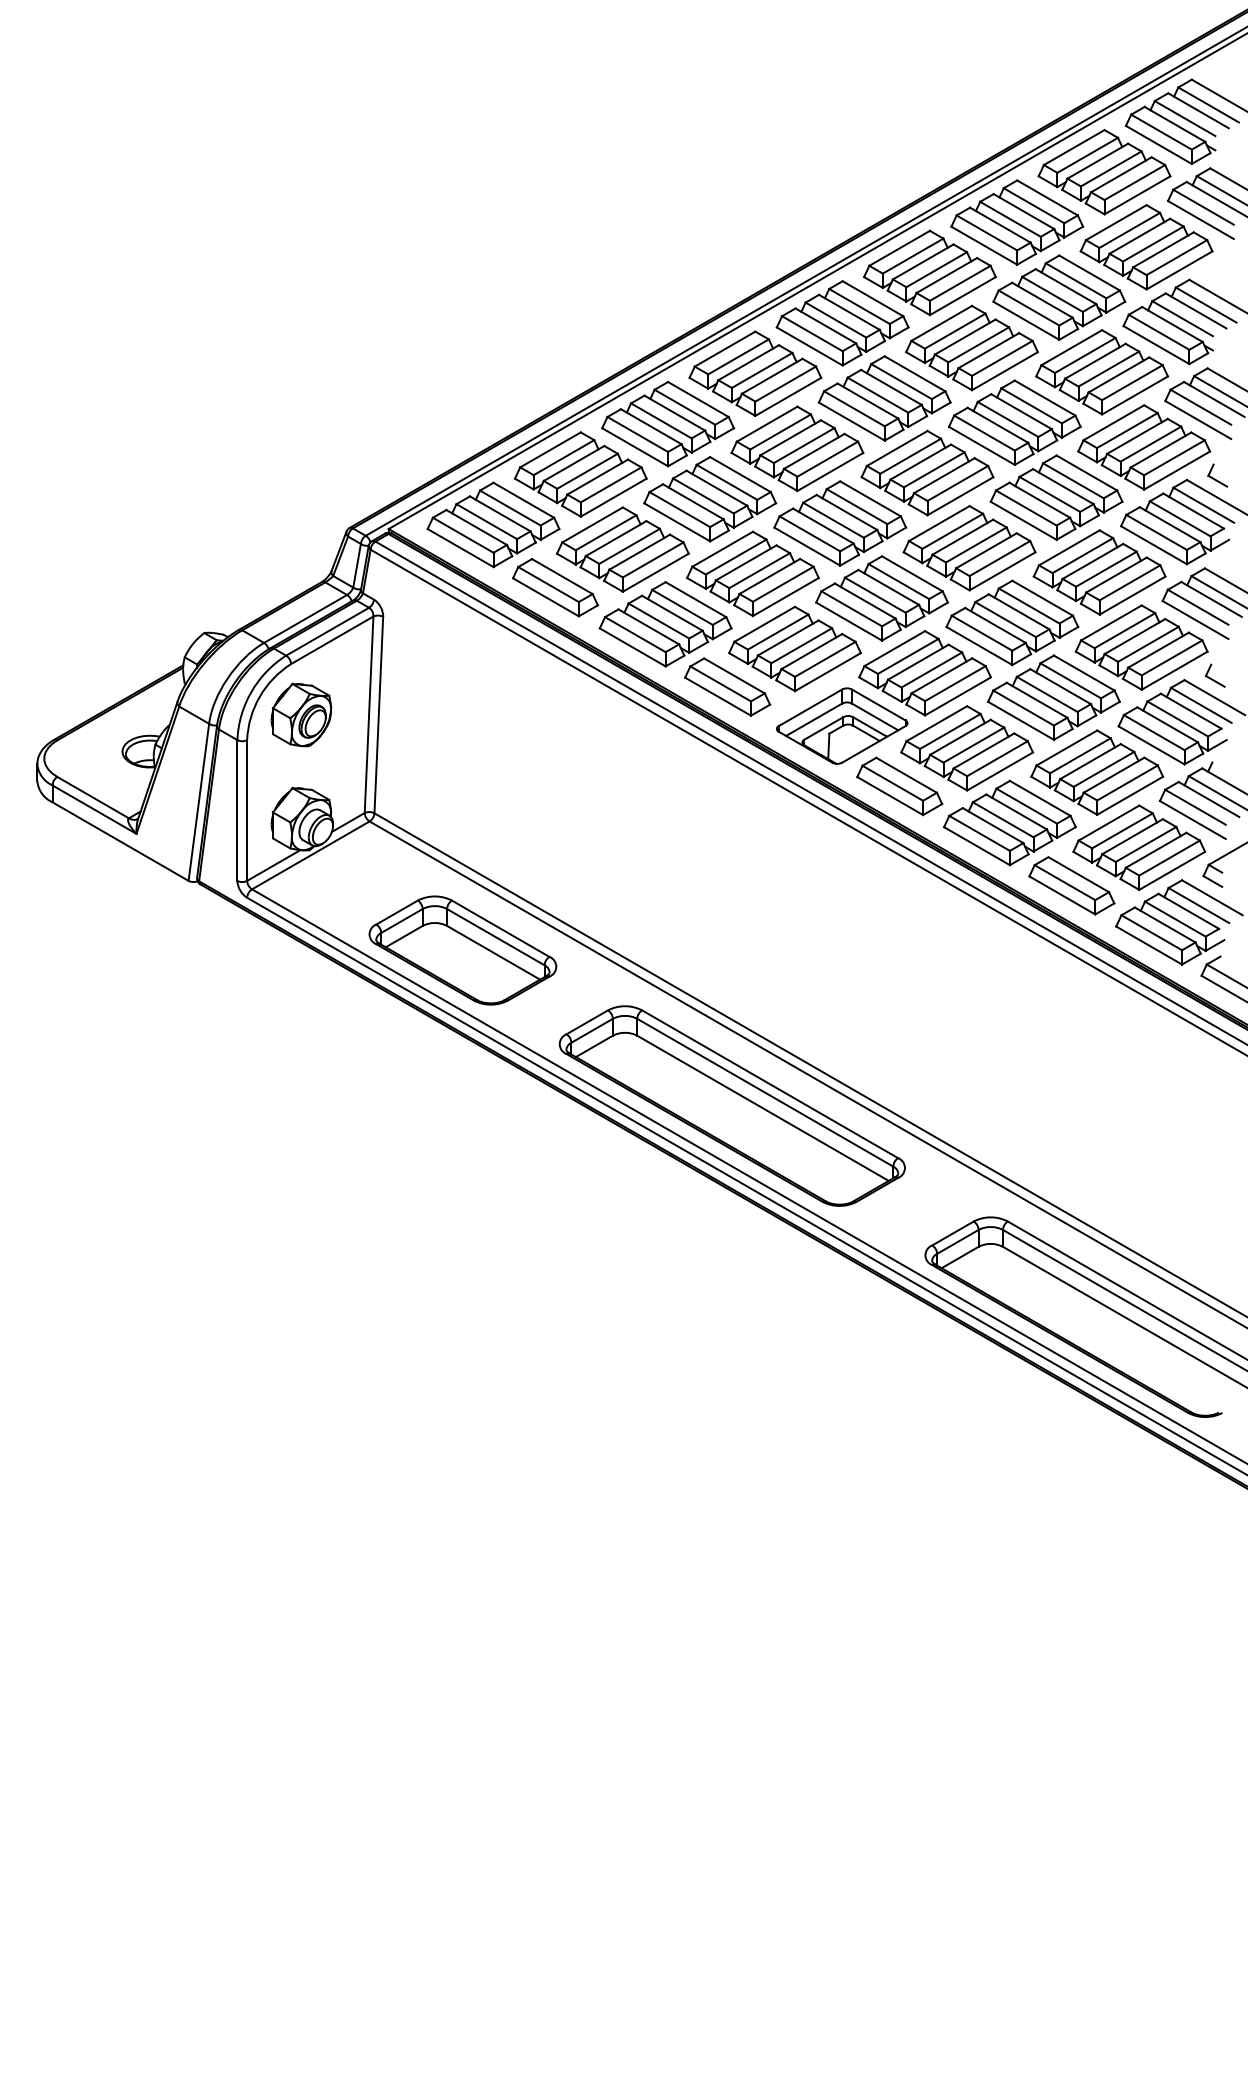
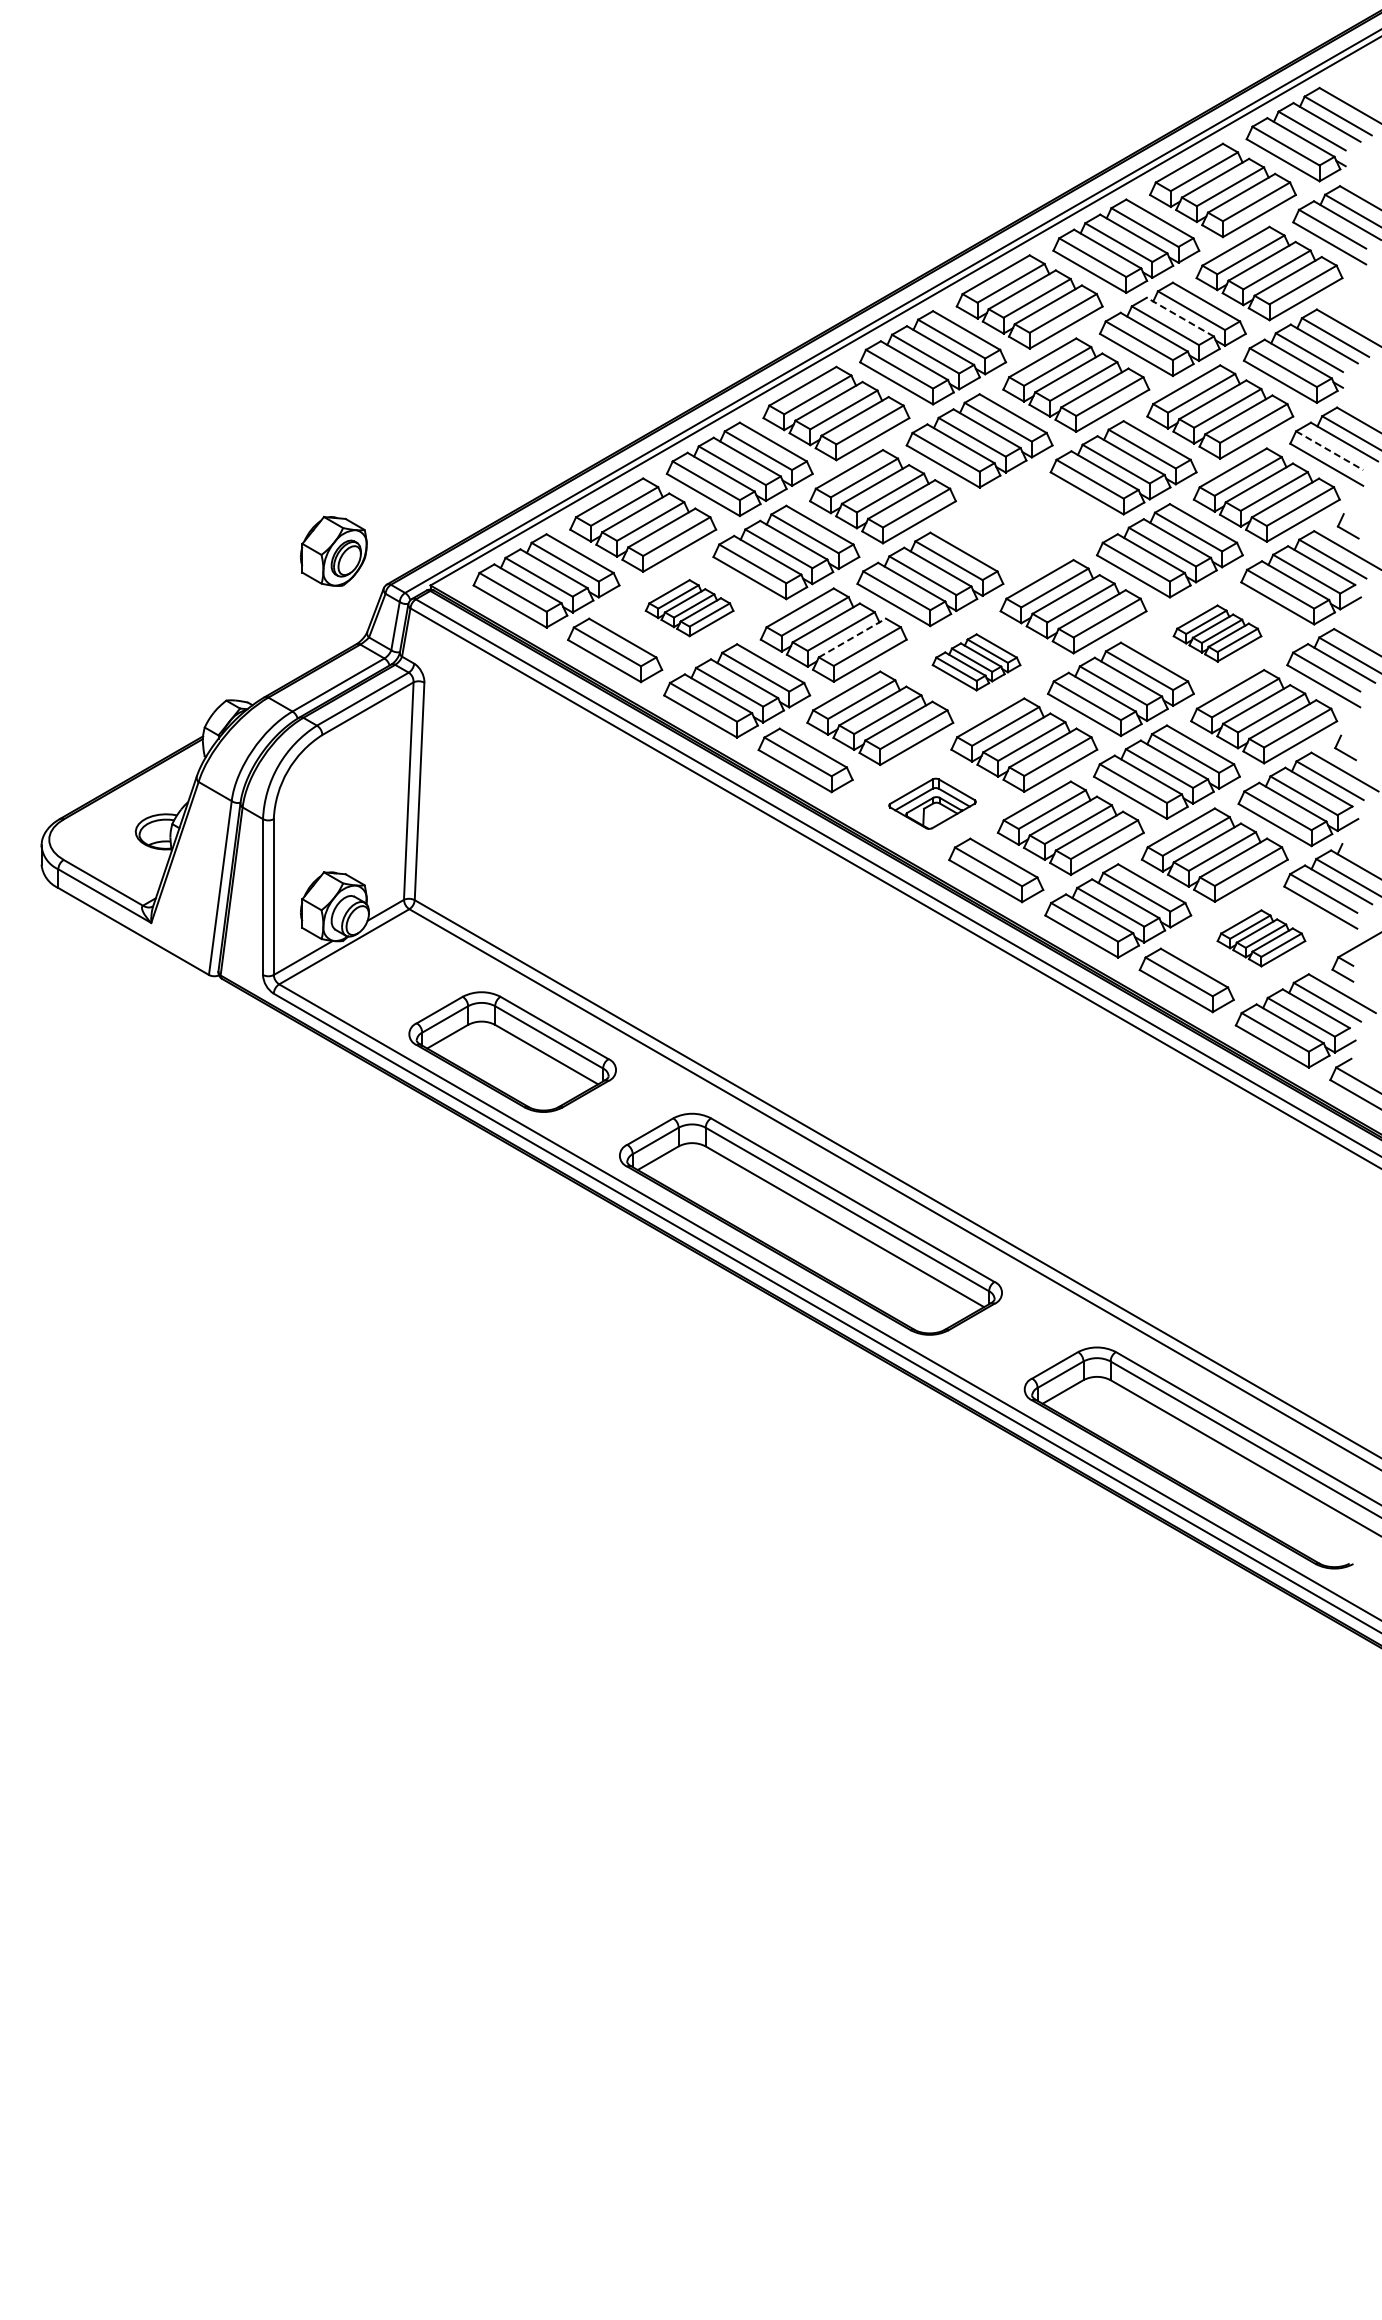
line: (1066, 286) -> (1180, 317), solid -> dashed
line: (1200, 407) -> (1329, 450), solid -> dashed
part: (927, 473) -> (1026, 523), removed
part: (622, 548) -> (689, 607), size x0.6
part: (1099, 572) -> (1217, 633), size x0.6
line: (769, 576) -> (852, 638), solid -> dashed
part: (881, 598) -> (976, 662), size x0.6
part: (301, 714) -> (333, 550), moved
part: (842, 725) -> (932, 803), size x0.6
part: (1139, 847) -> (1261, 938), size x0.6

